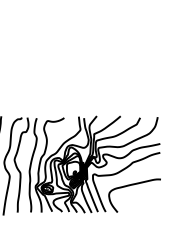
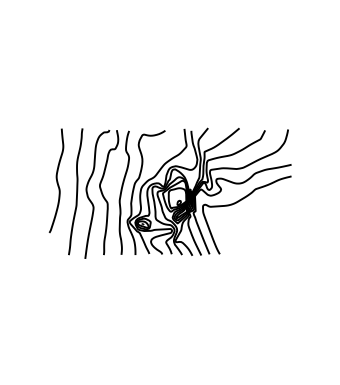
curve: (132, 185) -> (254, 219), removed

